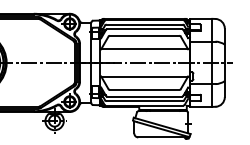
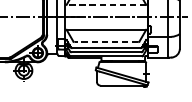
line: (144, 49) -> (106, 5), solid -> dashed
line: (144, 89) -> (106, 41), solid -> dashed

